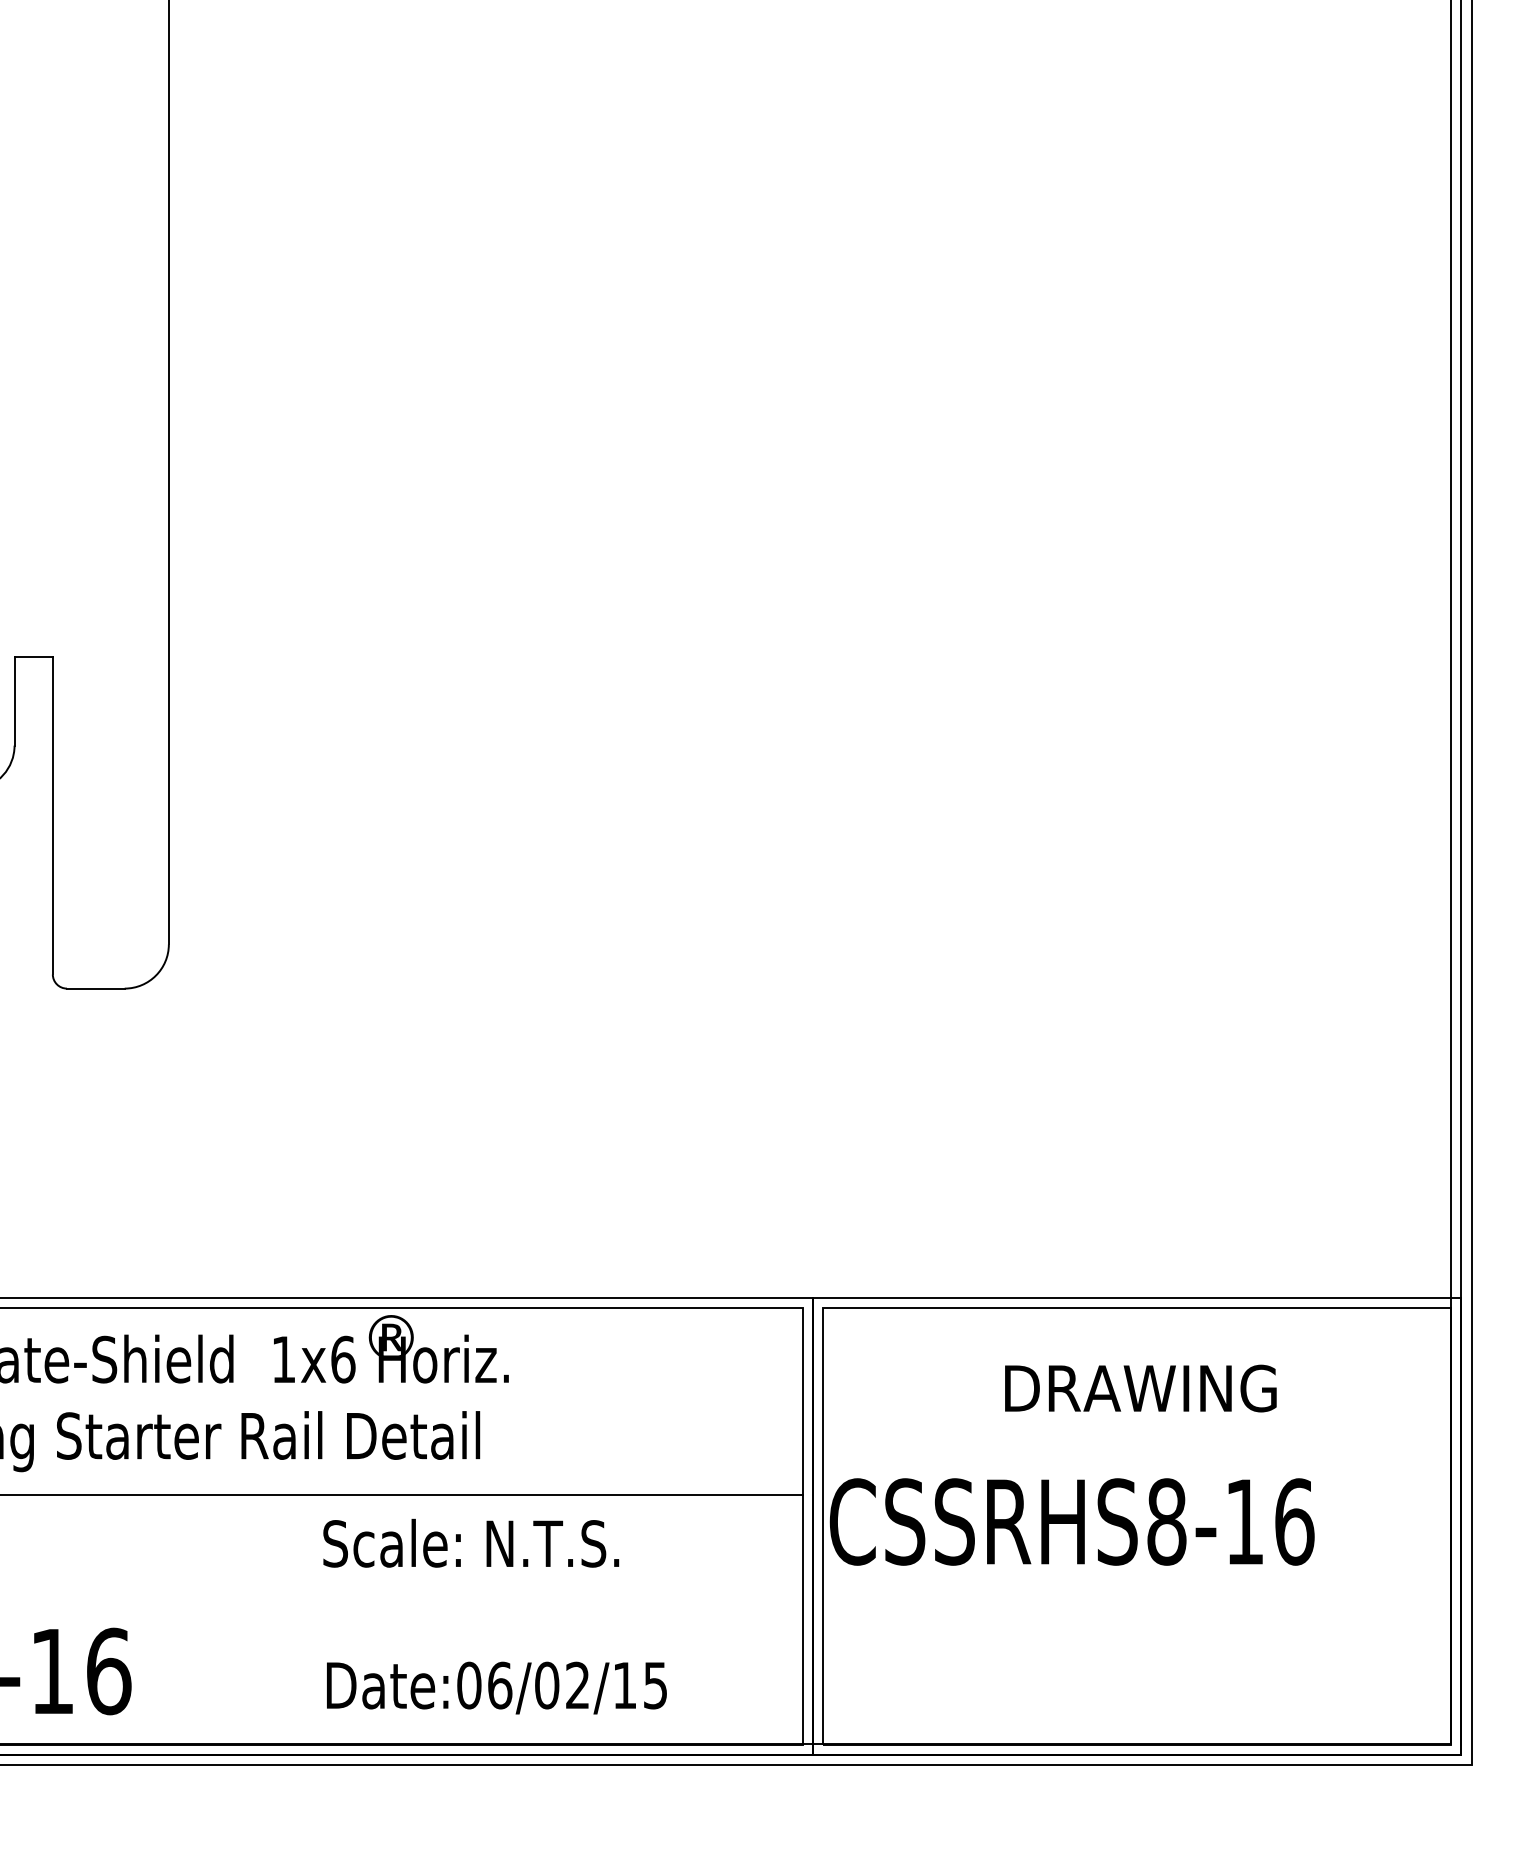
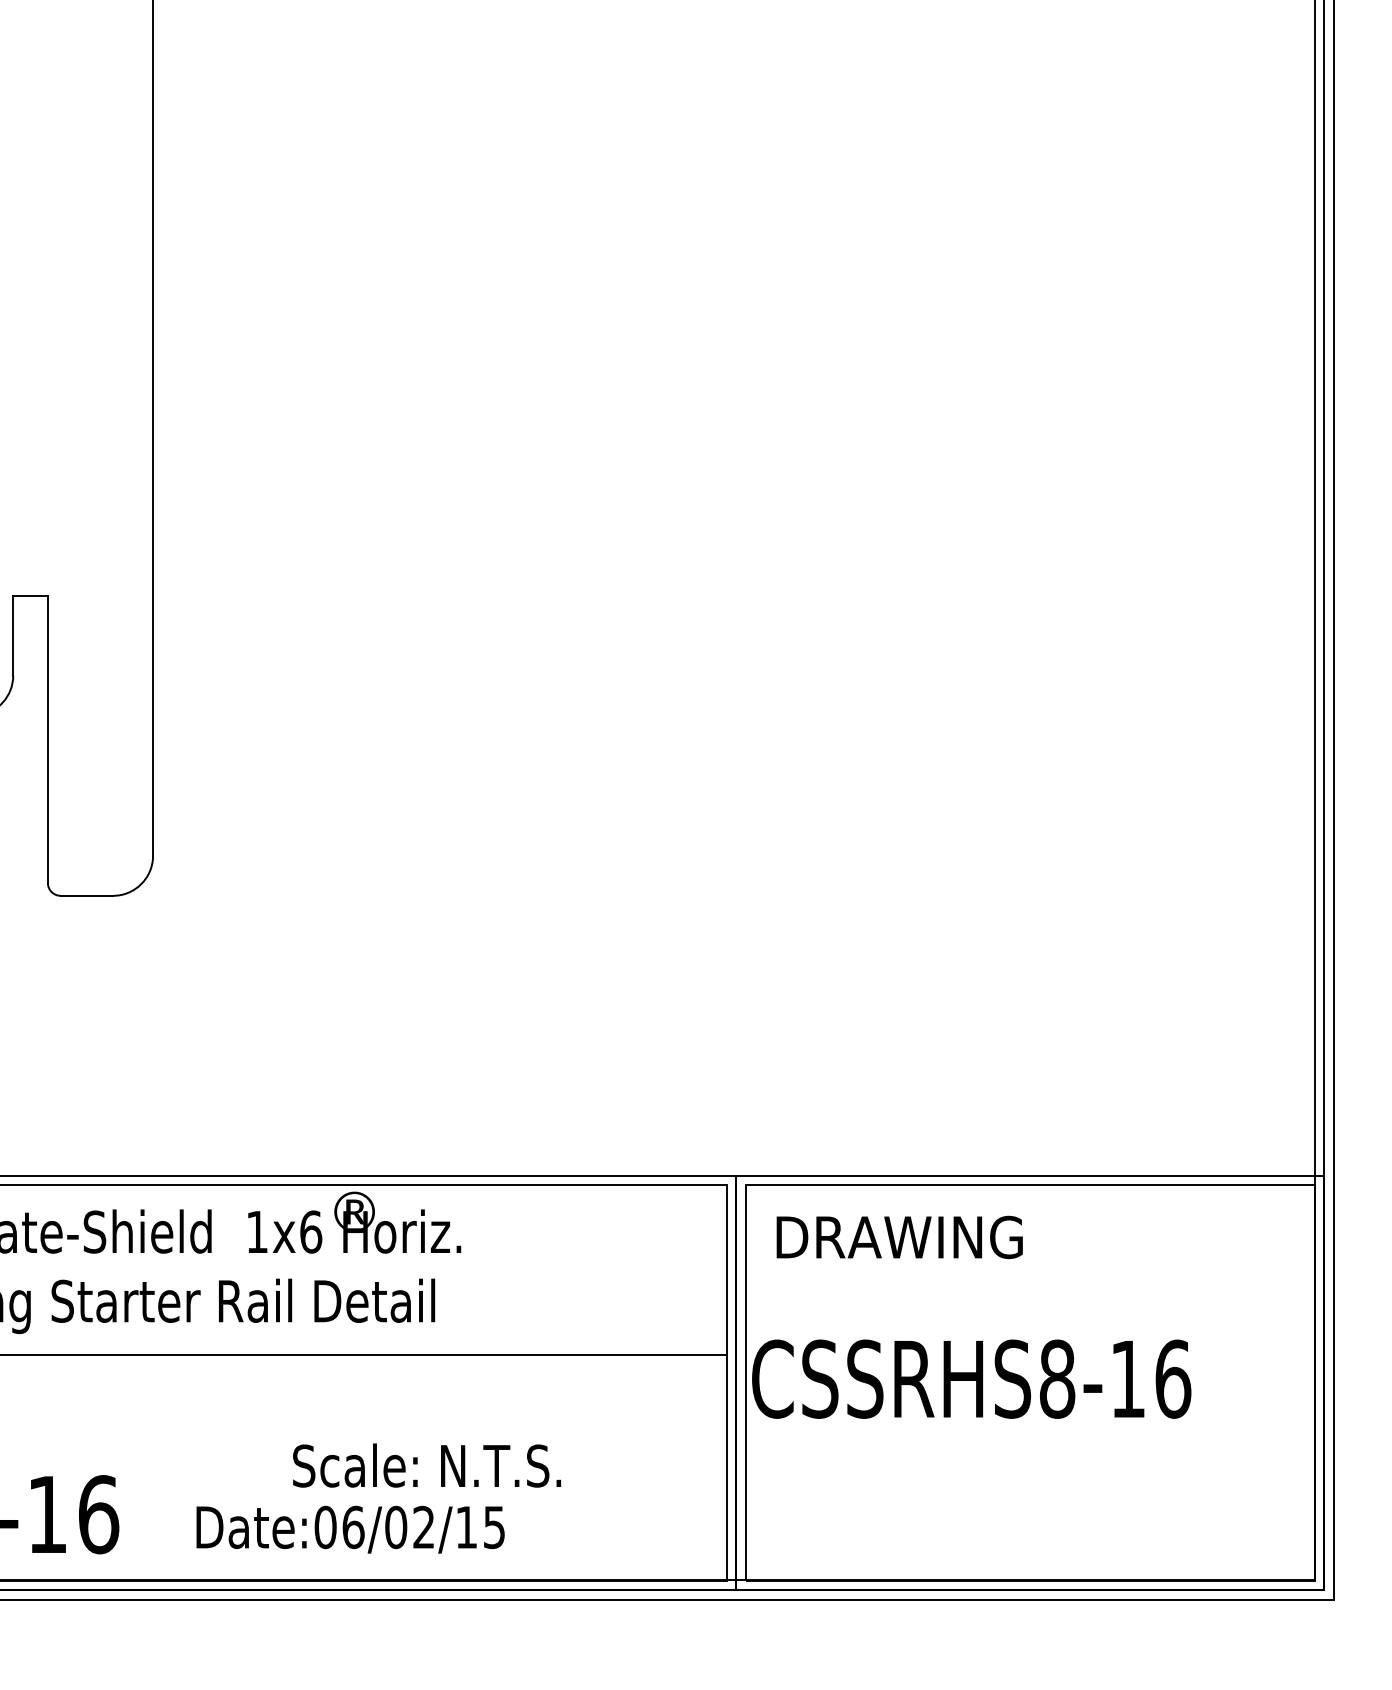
text: (1140, 1388) -> (899, 1237), moved
text: (471, 1542) -> (427, 1464), moved
text: (496, 1687) -> (350, 1529), moved

